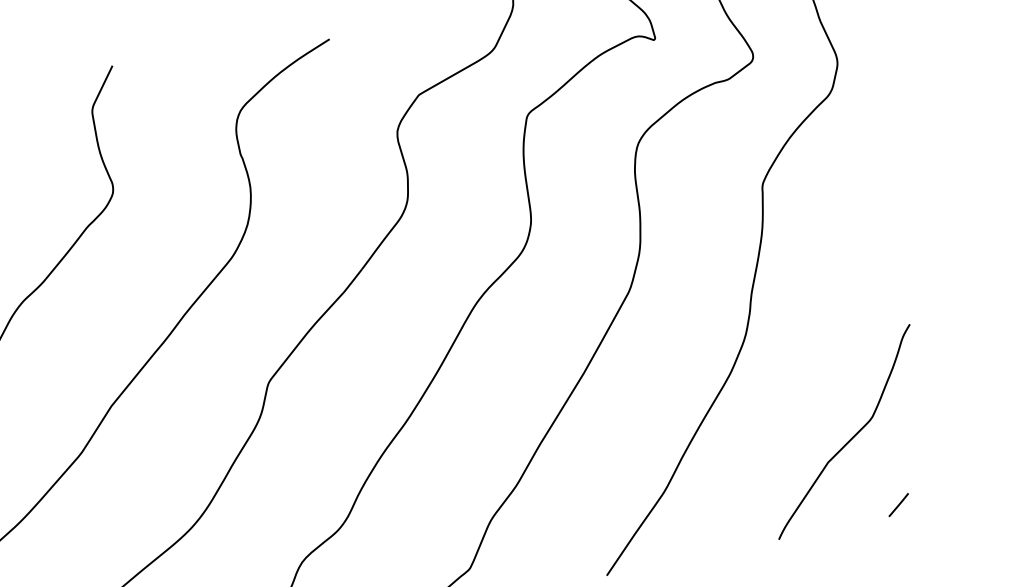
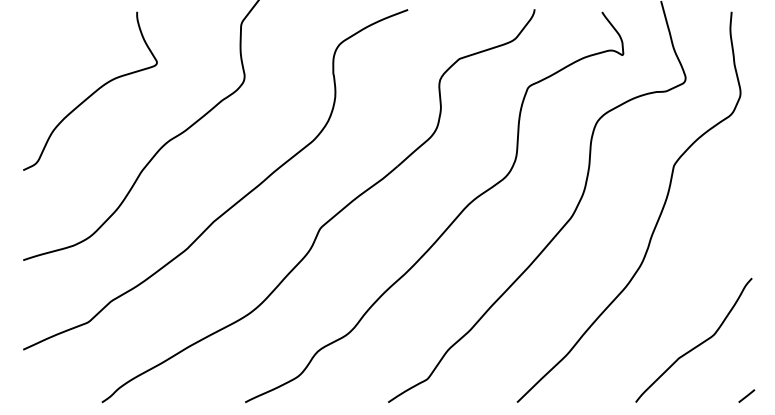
line: (898, 504) -> (746, 395), moved

